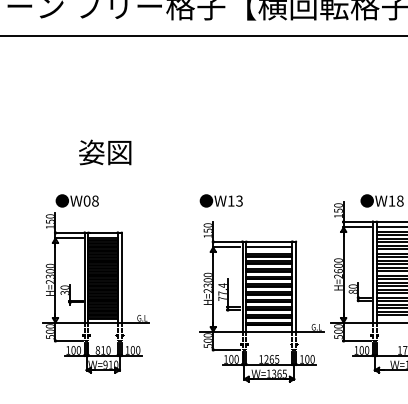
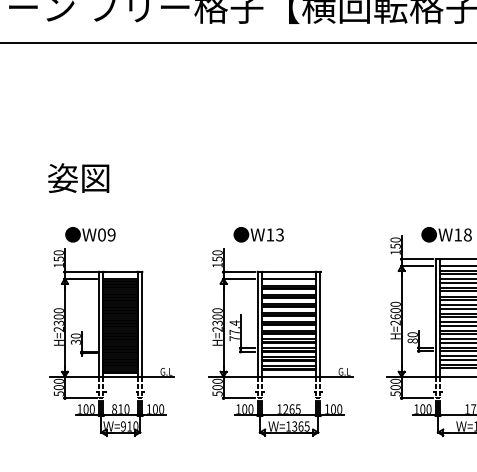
text: (105, 152) -> (79, 178), moved
text: (95, 200) -> (111, 234), W08 -> W09
part: (261, 301) -> (279, 341), moved

